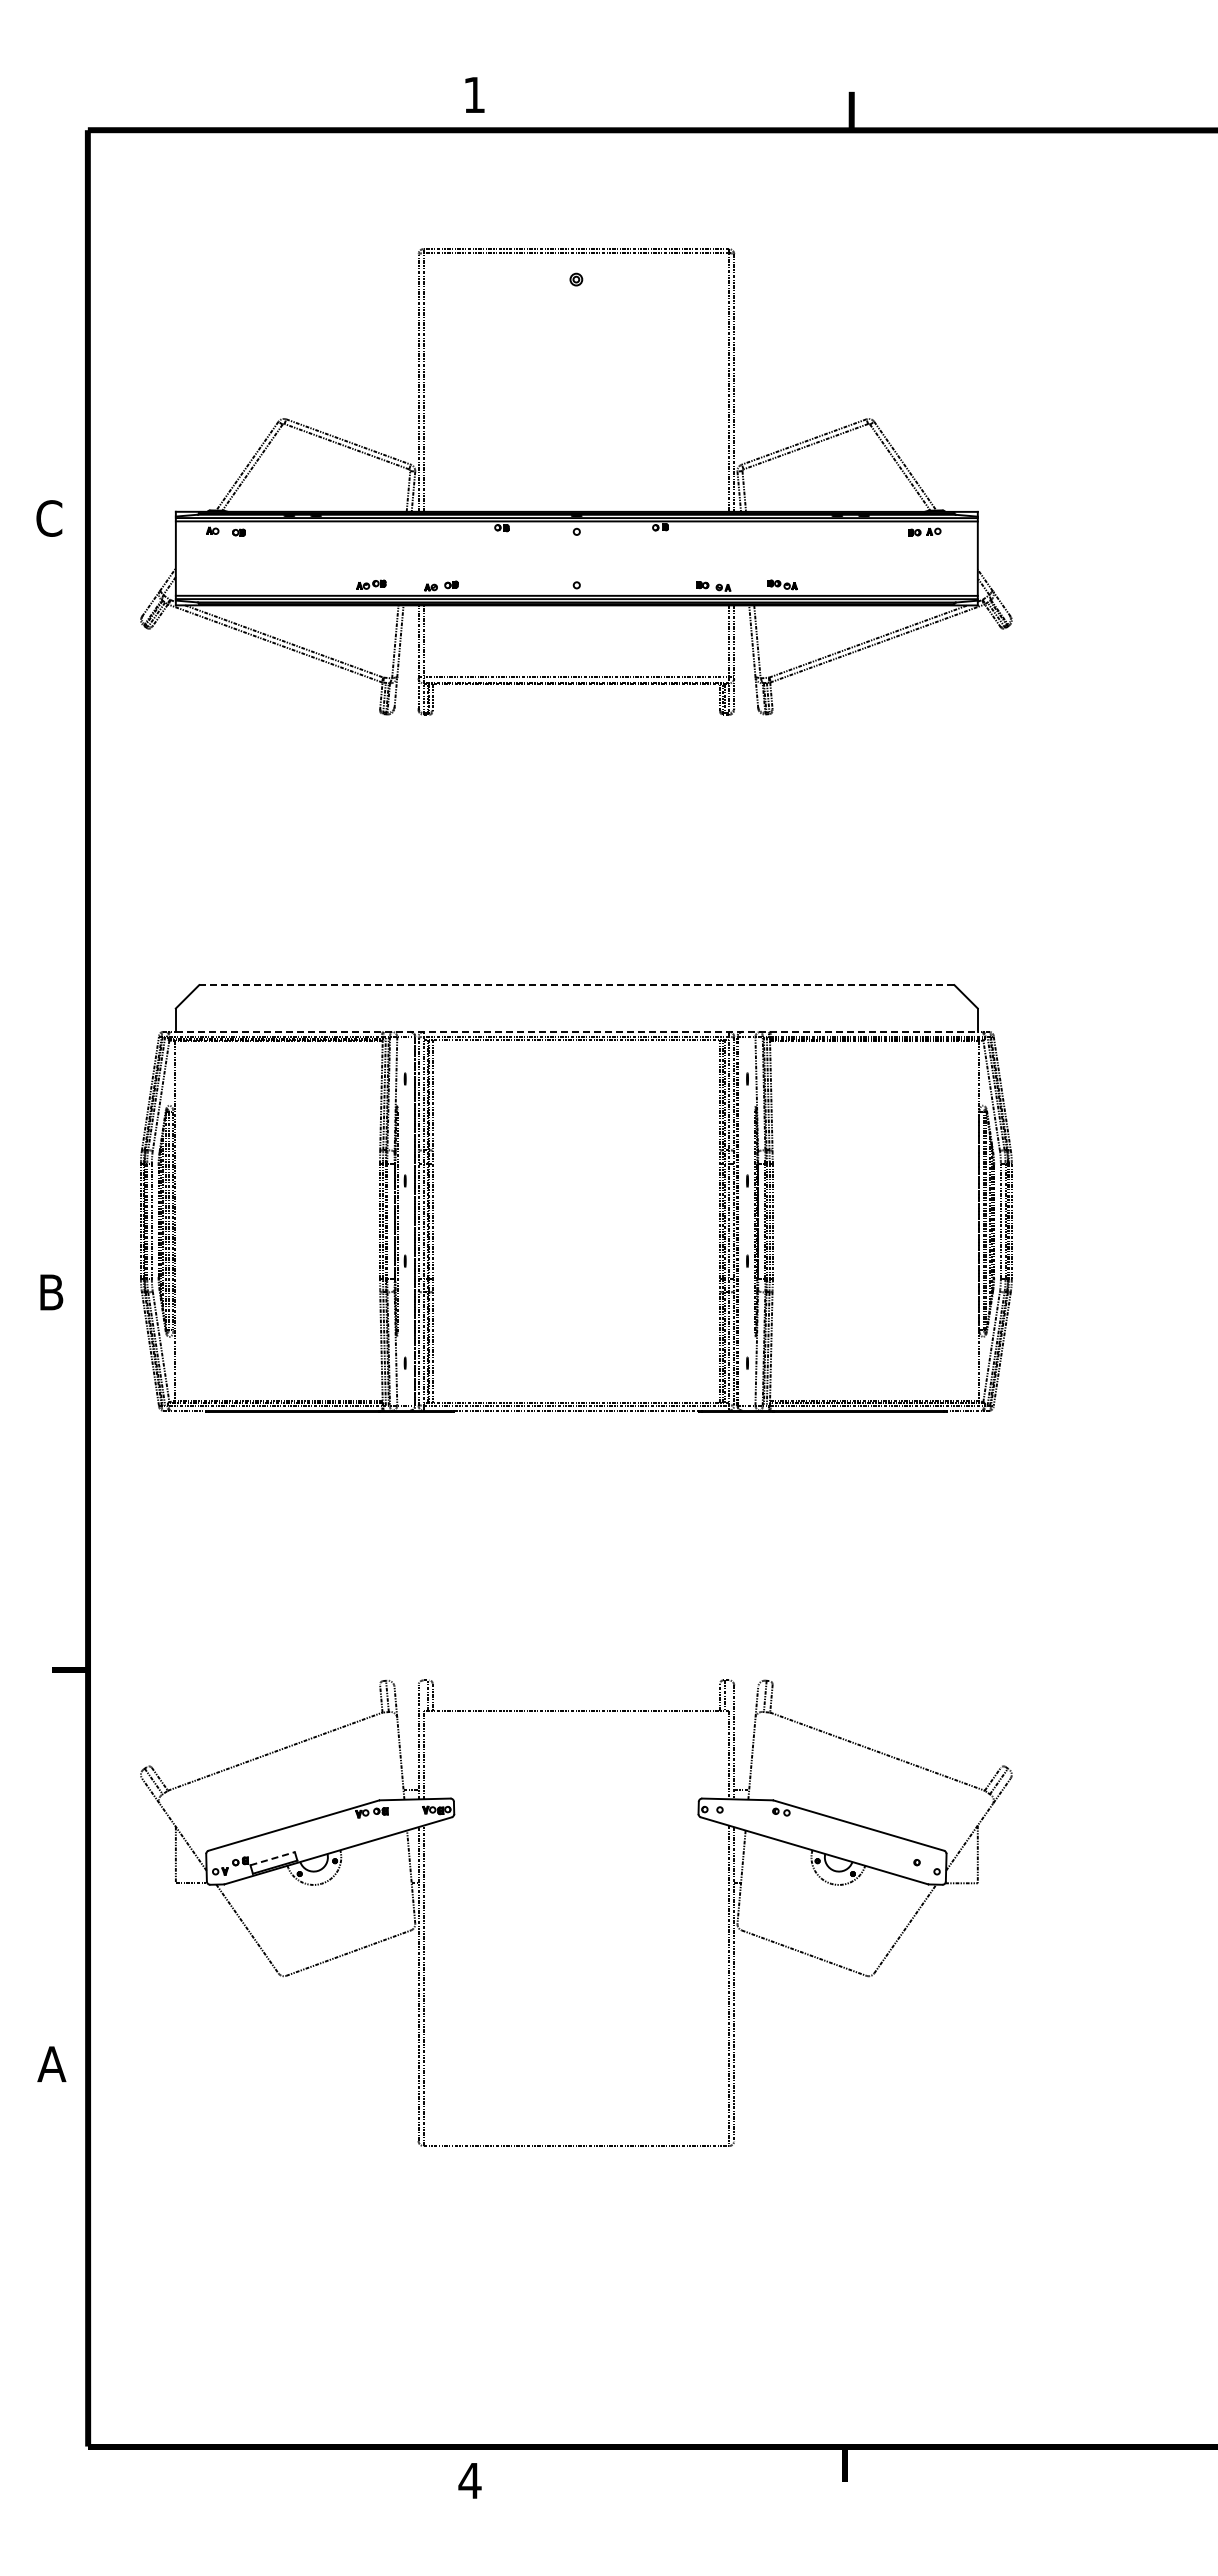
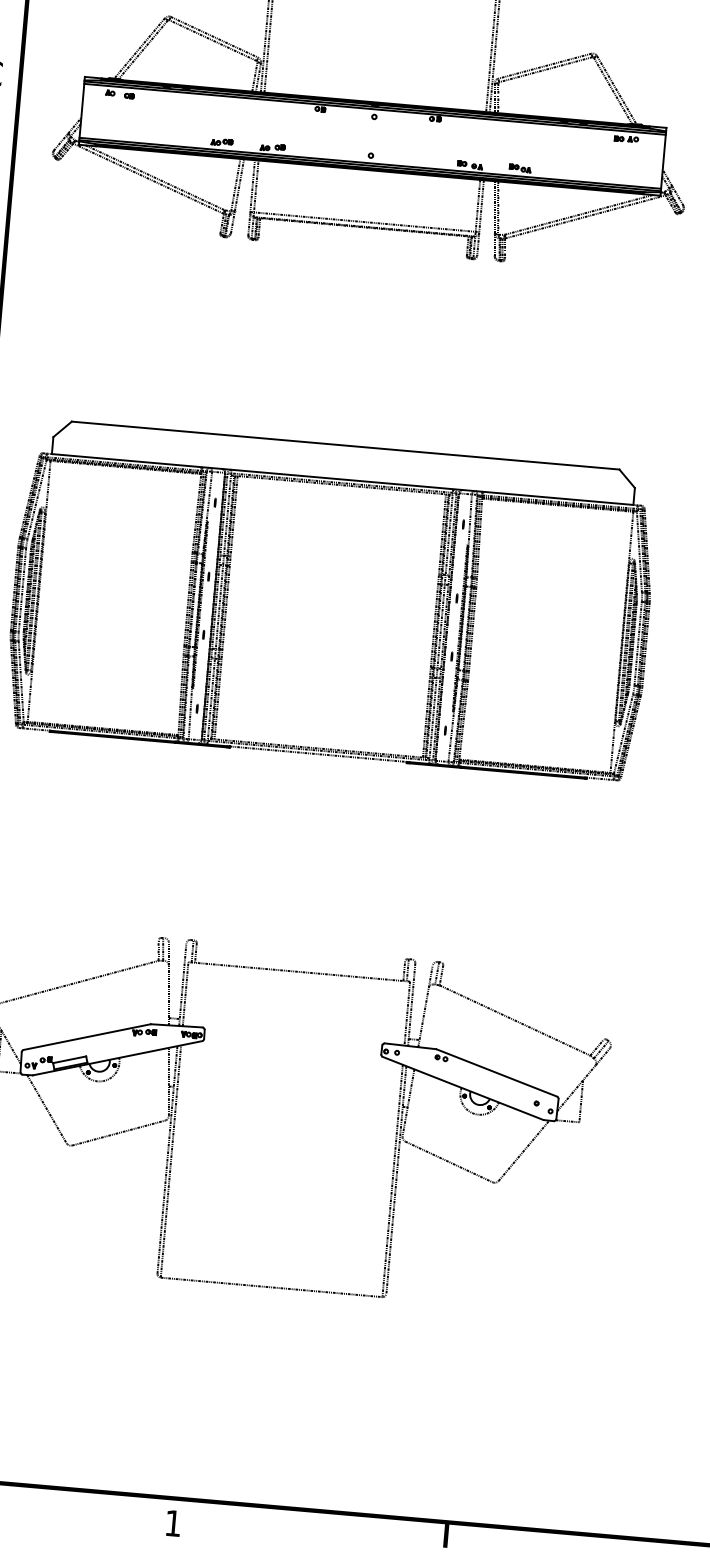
line: (576, 985) -> (345, 445), dashed -> solid
line: (576, 1031) -> (342, 479), dashed -> solid
line: (273, 1858) -> (70, 1059), dashed -> solid
text: (469, 2480) -> (172, 1523), 4 -> 1

